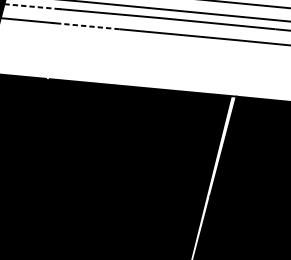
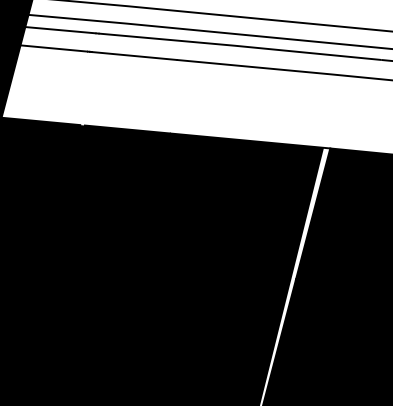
line: (31, 6) -> (60, 30), dashed -> solid
line: (87, 25) -> (134, 55), dashed -> solid

